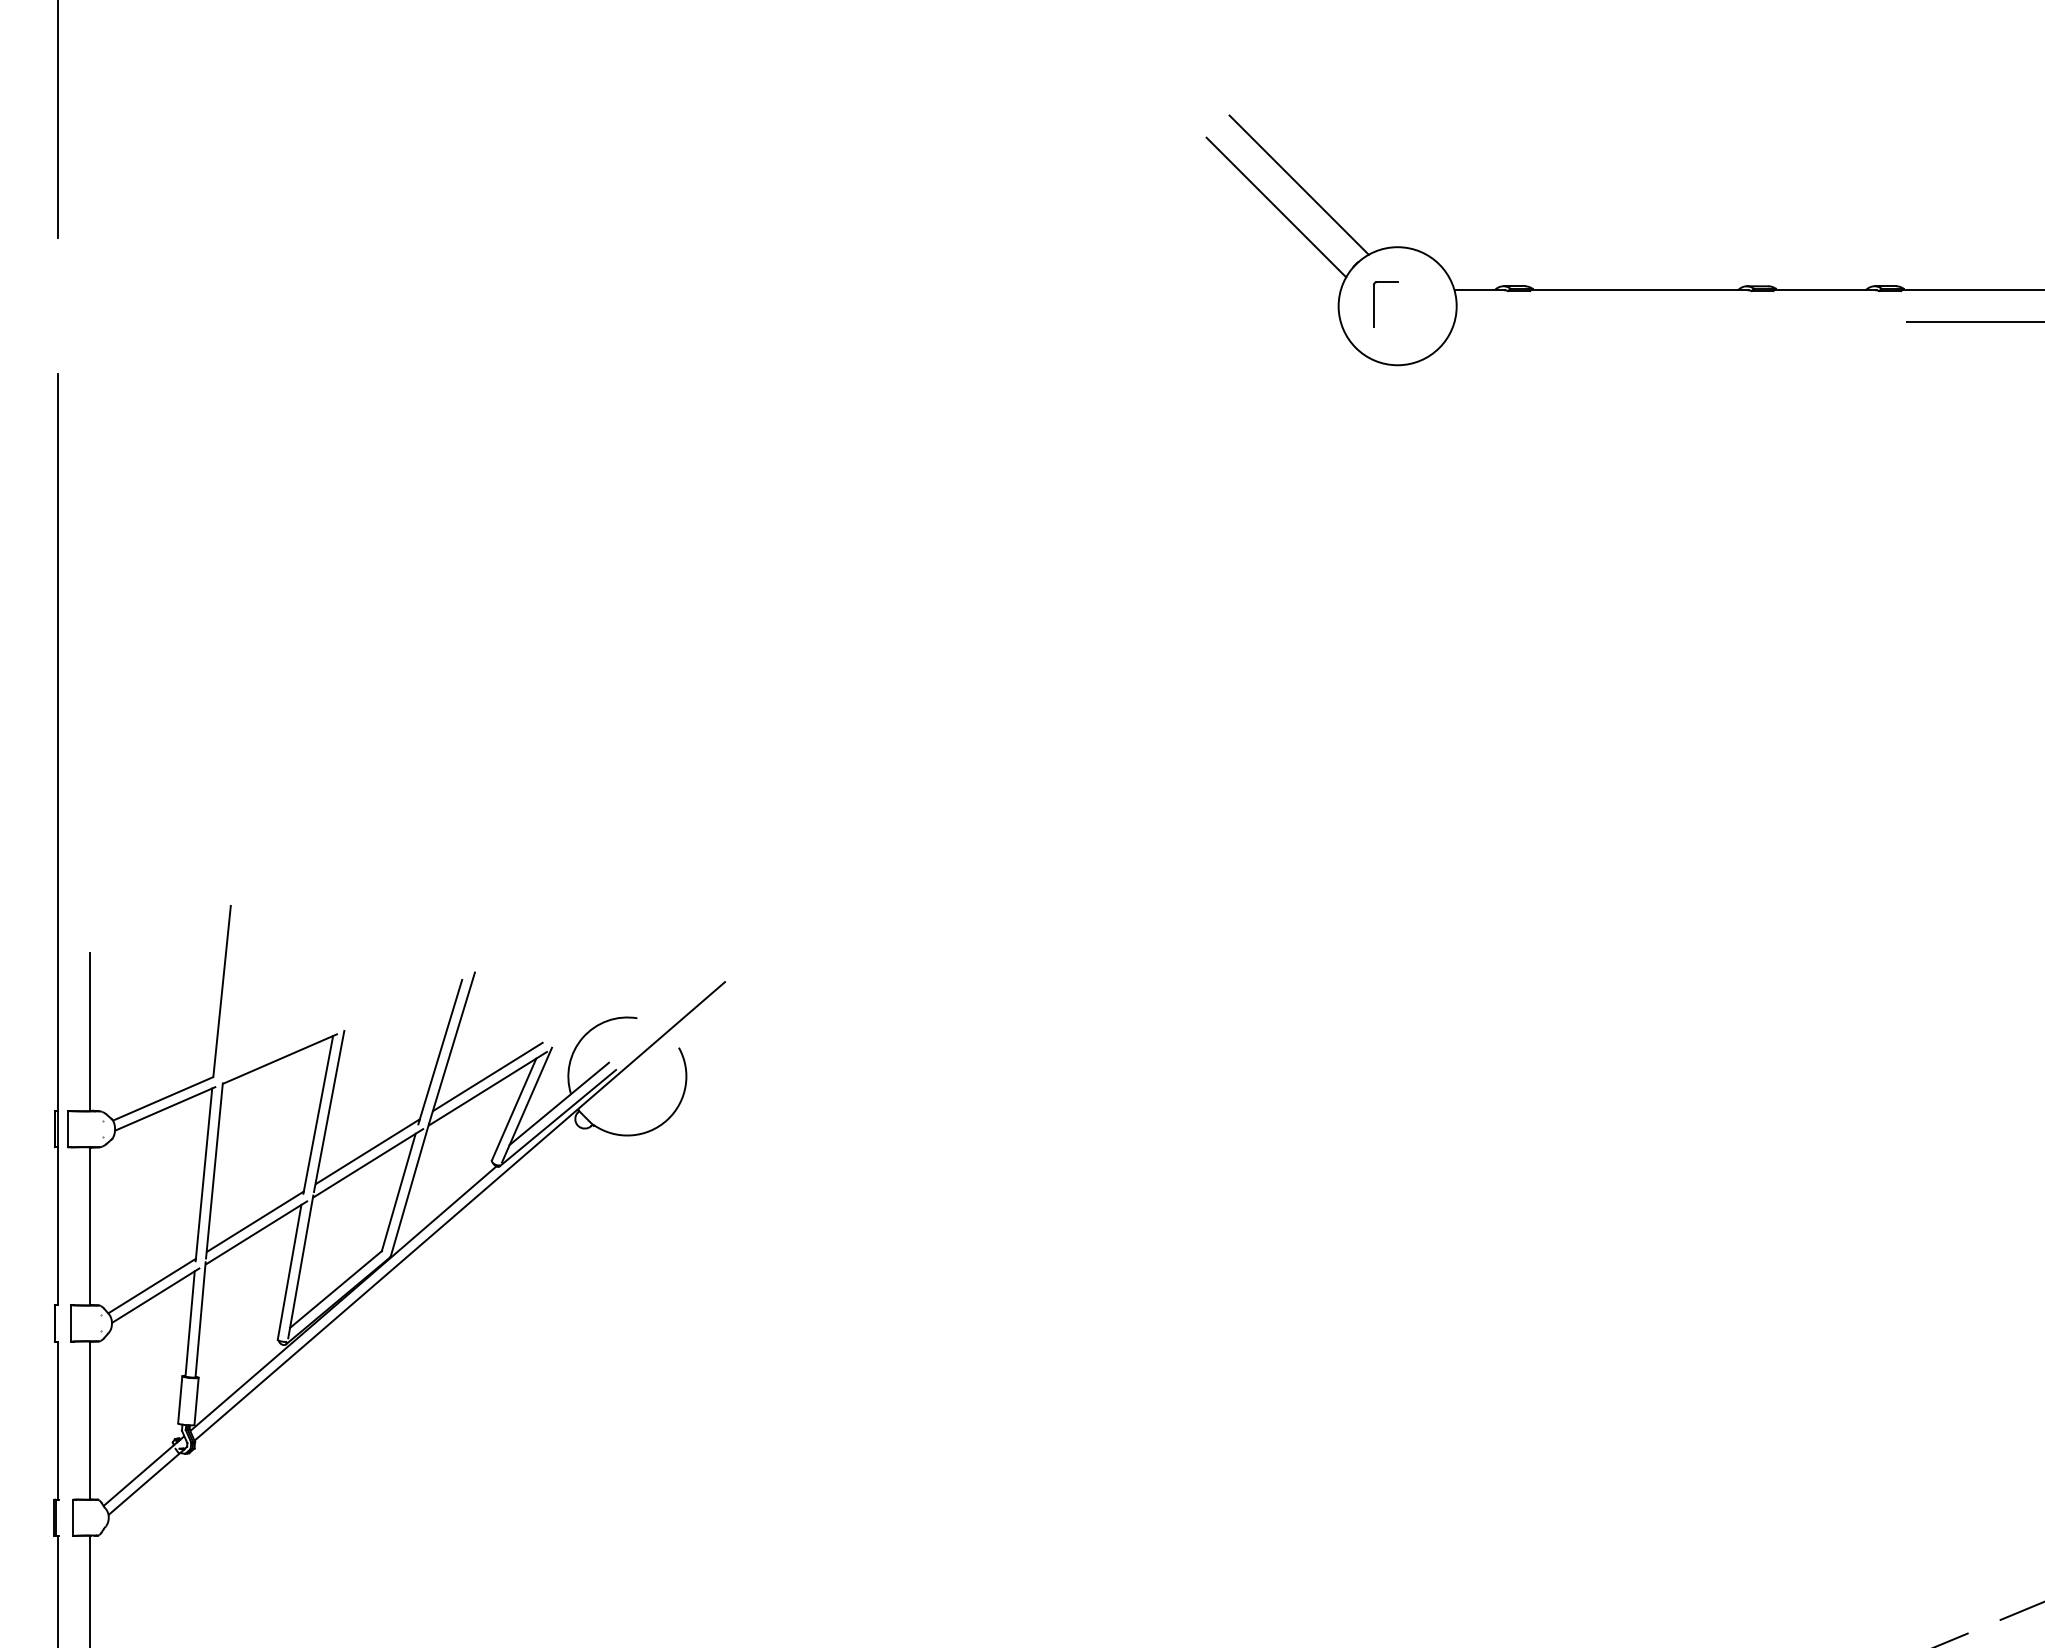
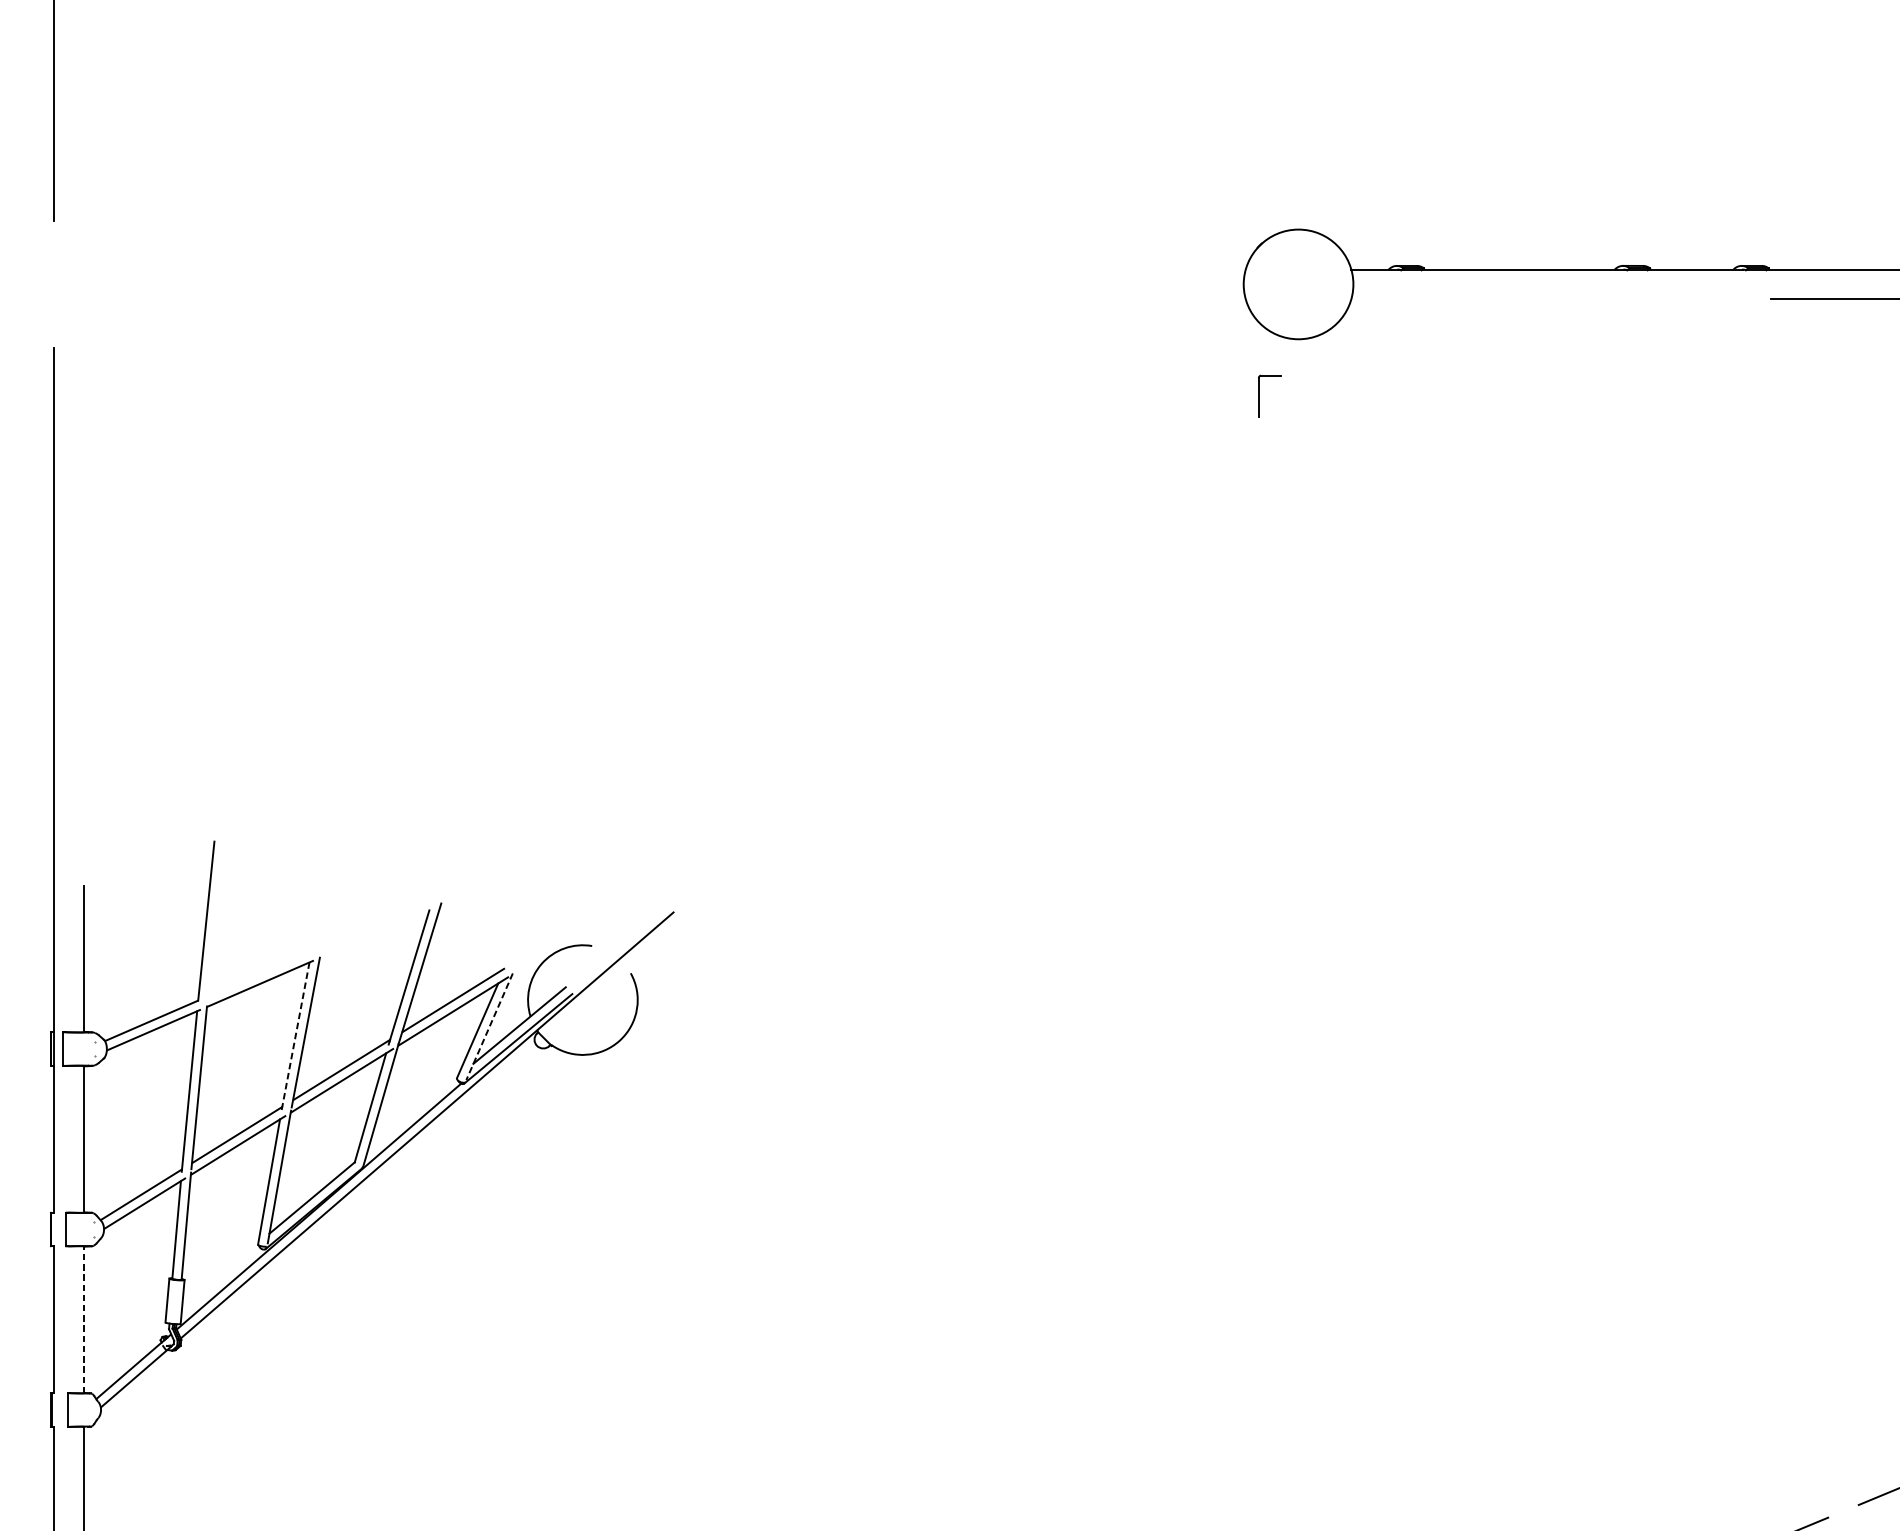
line: (1298, 184) -> (1206, 171), removed
line: (1276, 207) -> (1185, 192), removed
part: (1374, 304) -> (1259, 396), moved
line: (526, 1105) -> (489, 1027), solid -> dashed
line: (318, 1114) -> (295, 1035), solid -> dashed
line: (90, 1420) -> (84, 1319), solid -> dashed

